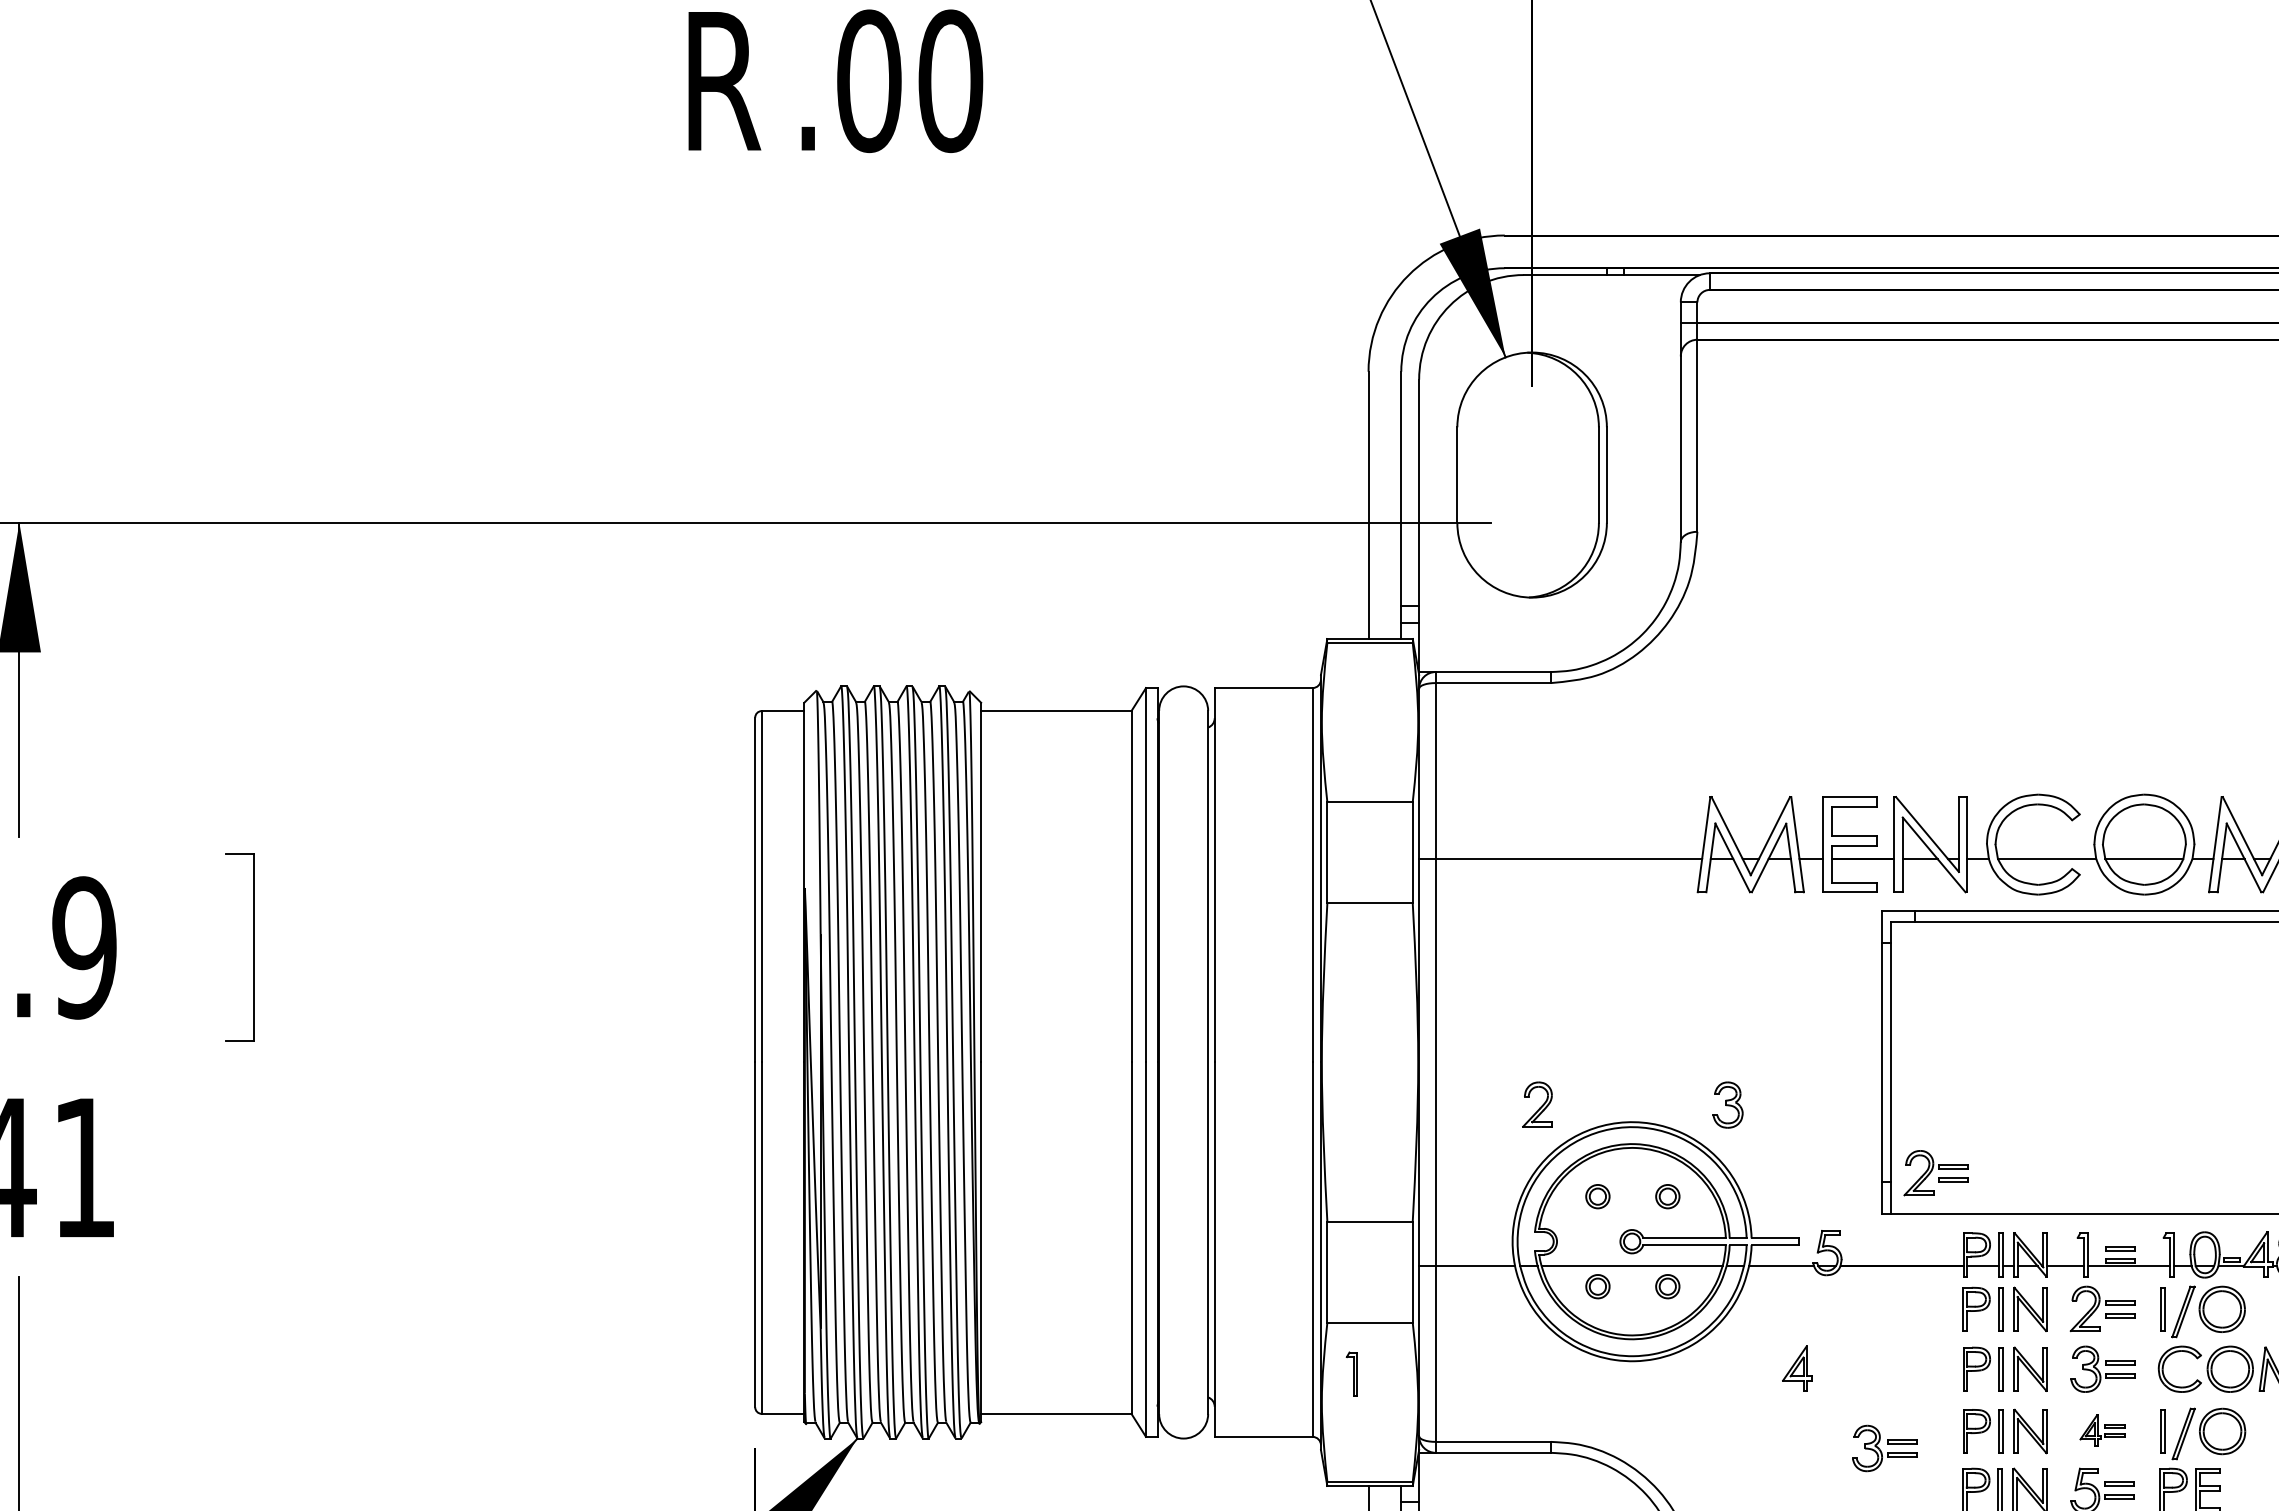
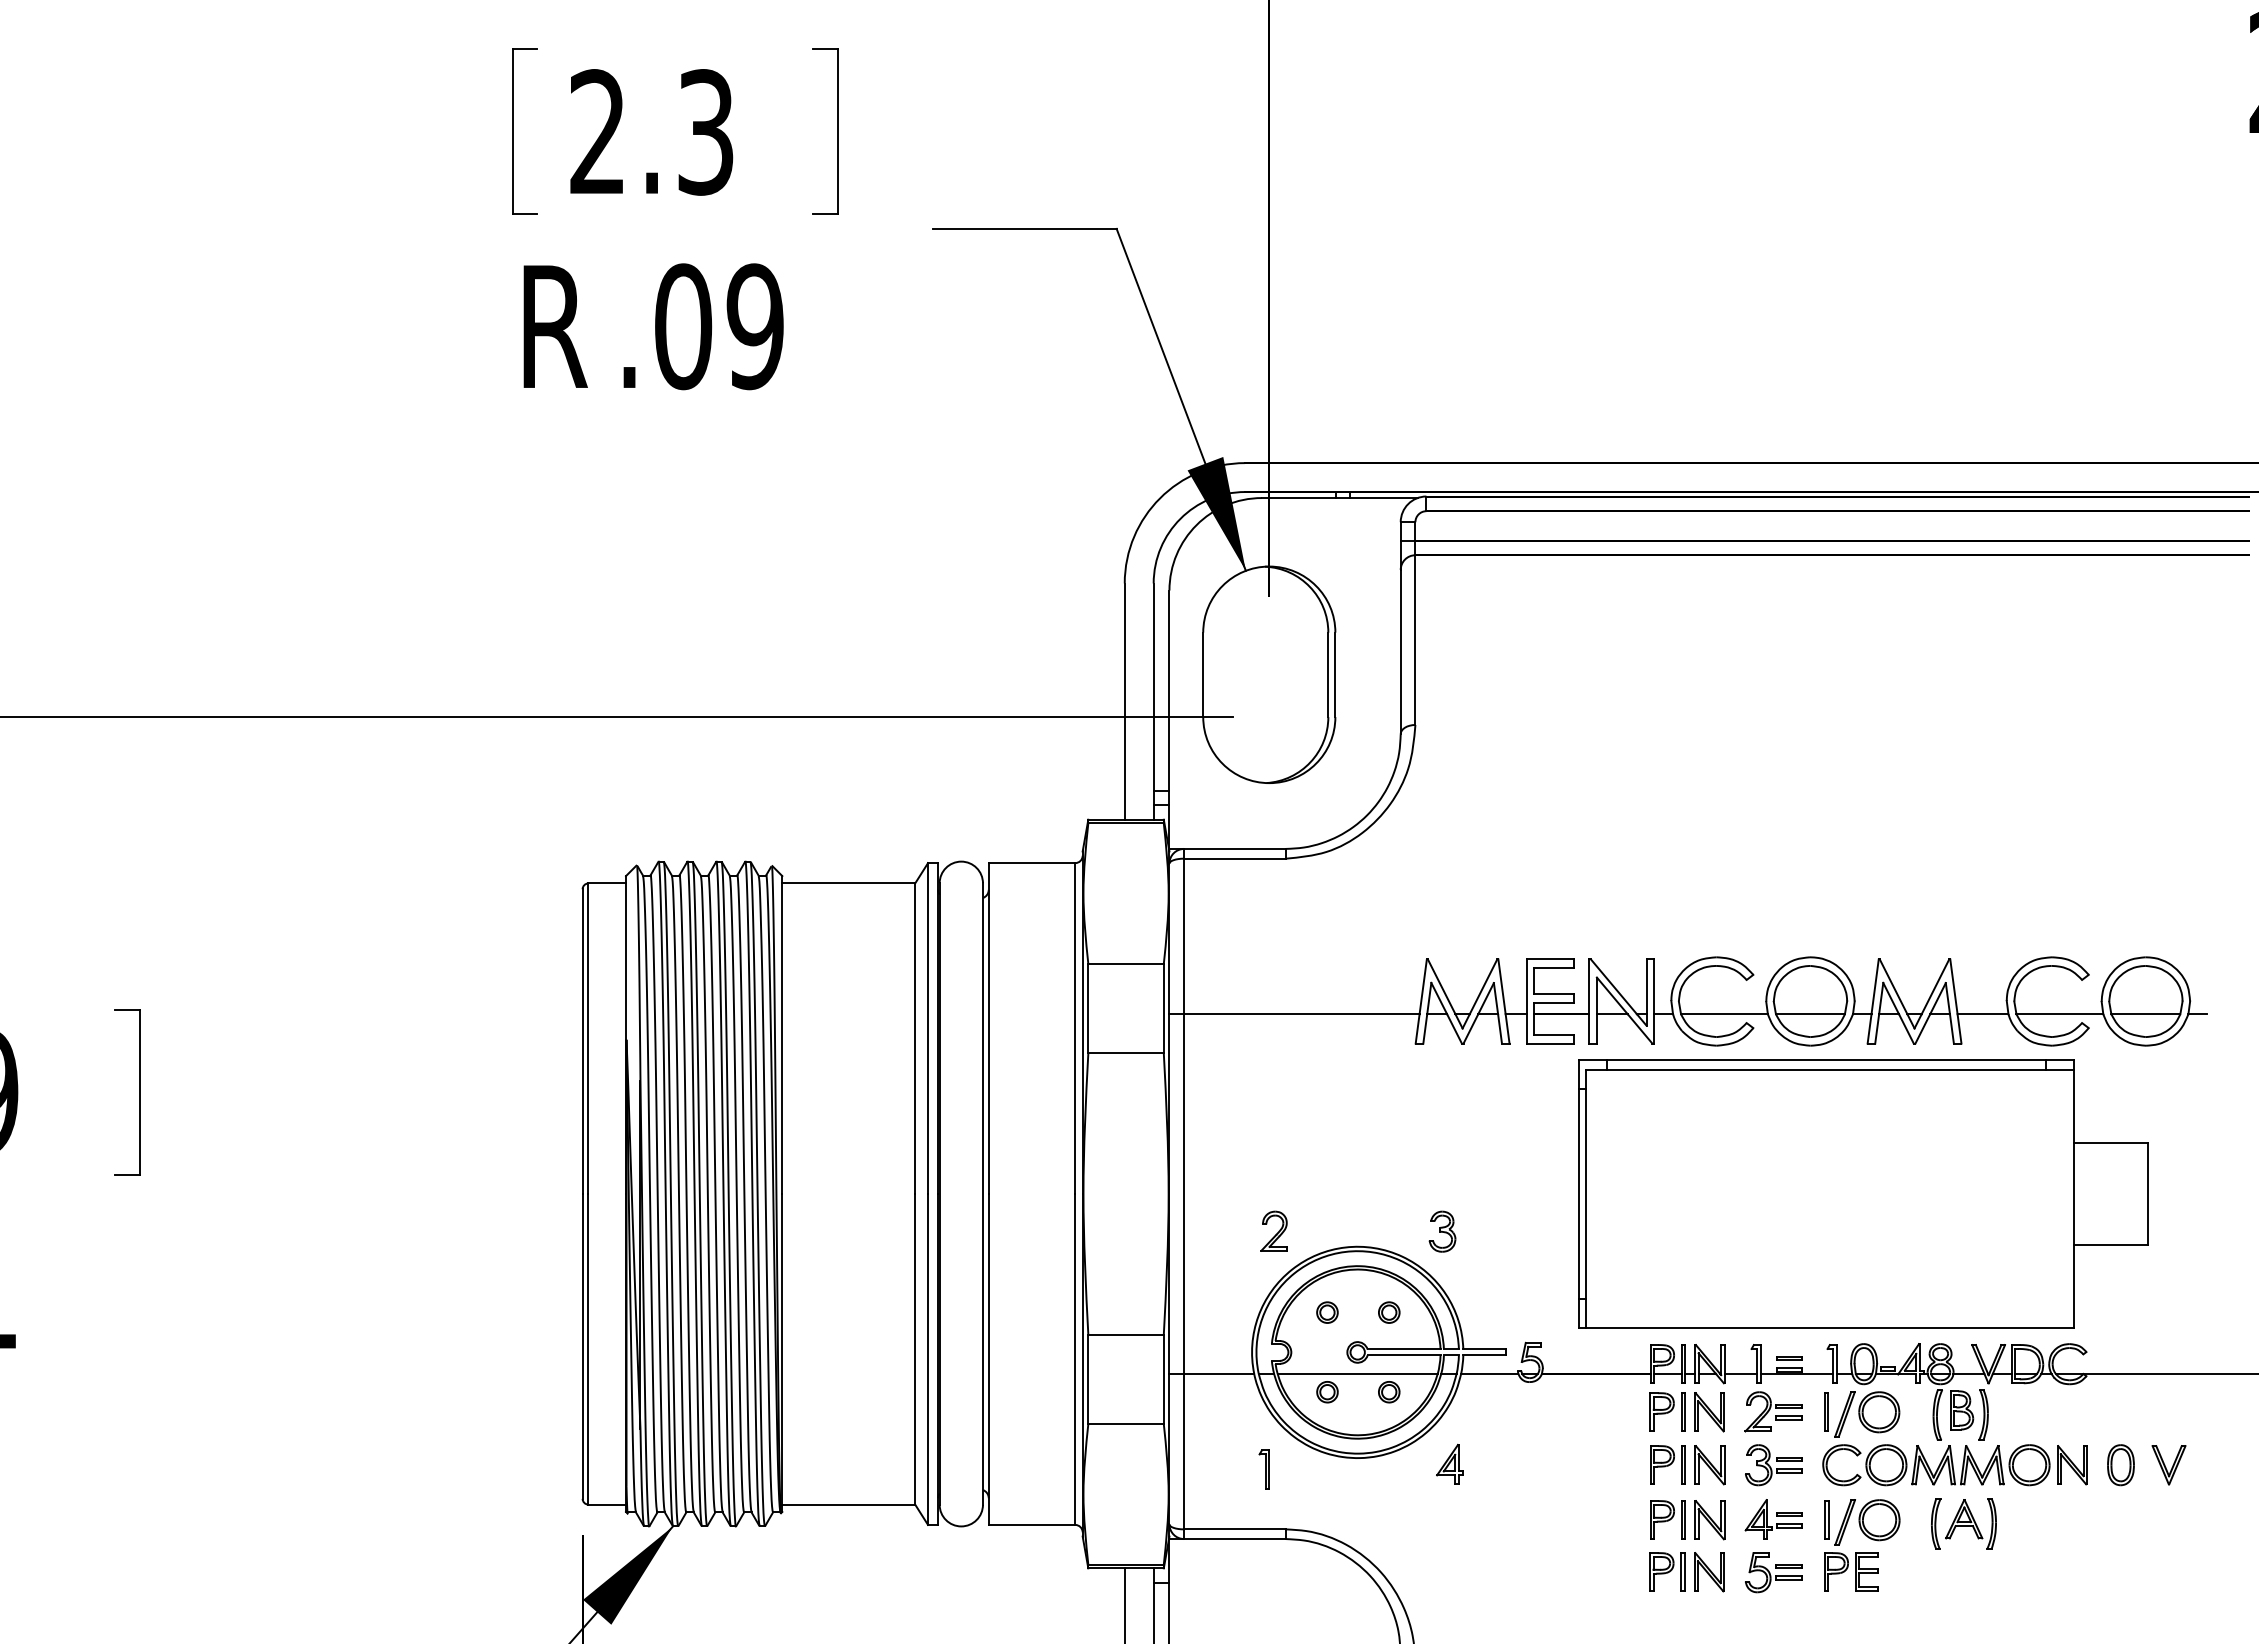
text: (950, 80) -> (755, 326), .00 -> .09
part: (1936, 1172) -> (1626, 1291), removed
part: (1797, 1367) -> (1449, 1463), moved
part: (1351, 1374) -> (1263, 1469), moved
part: (2102, 1430) -> (1773, 1519), size x1.43
part: (1884, 1448) -> (1580, 1535), removed

